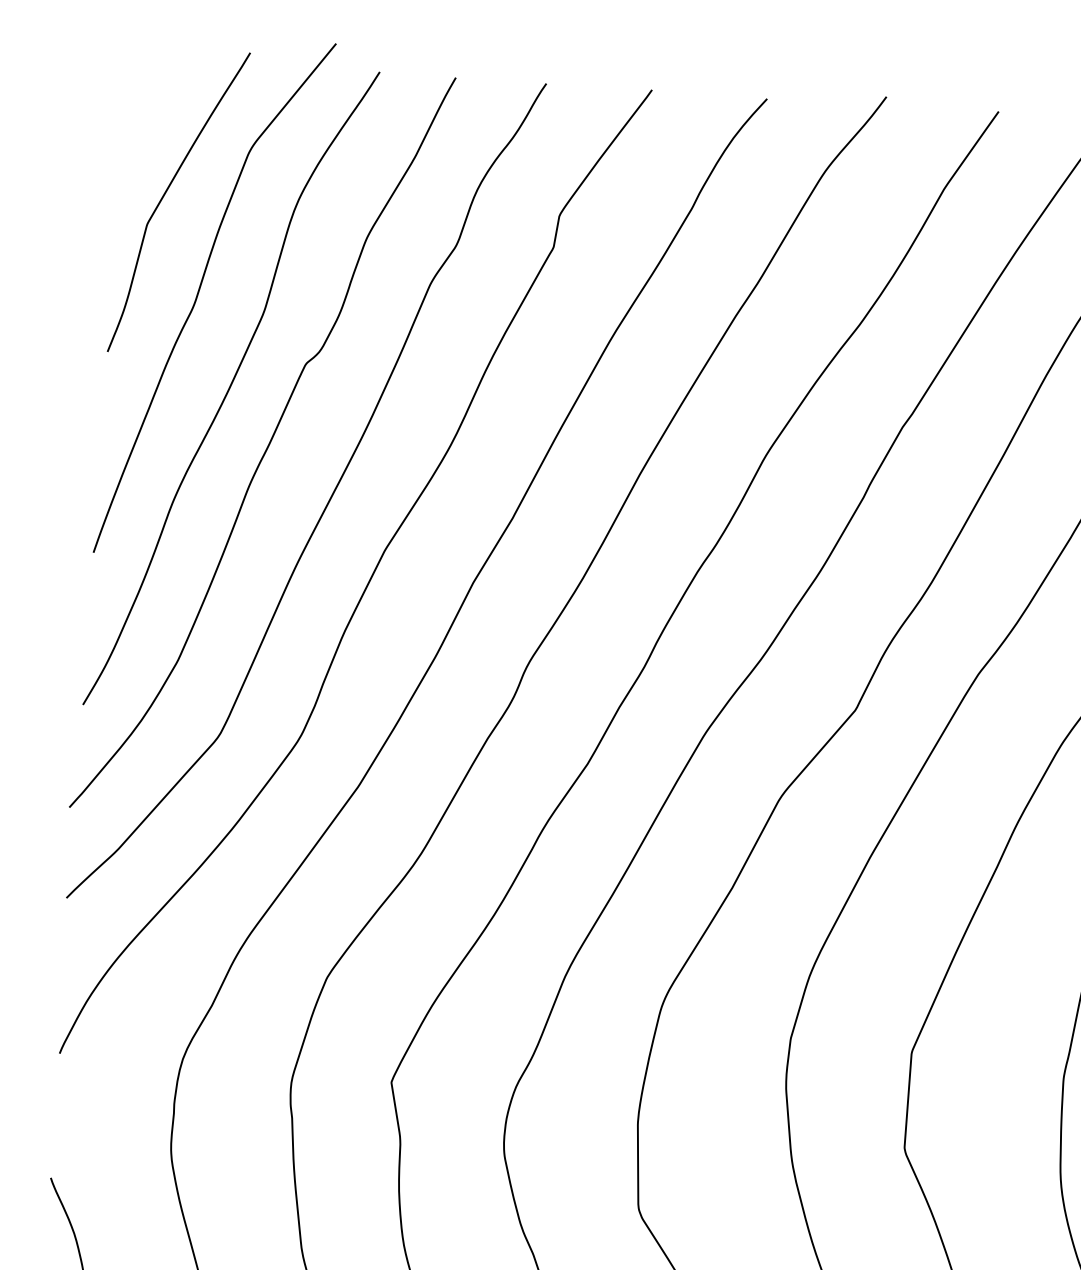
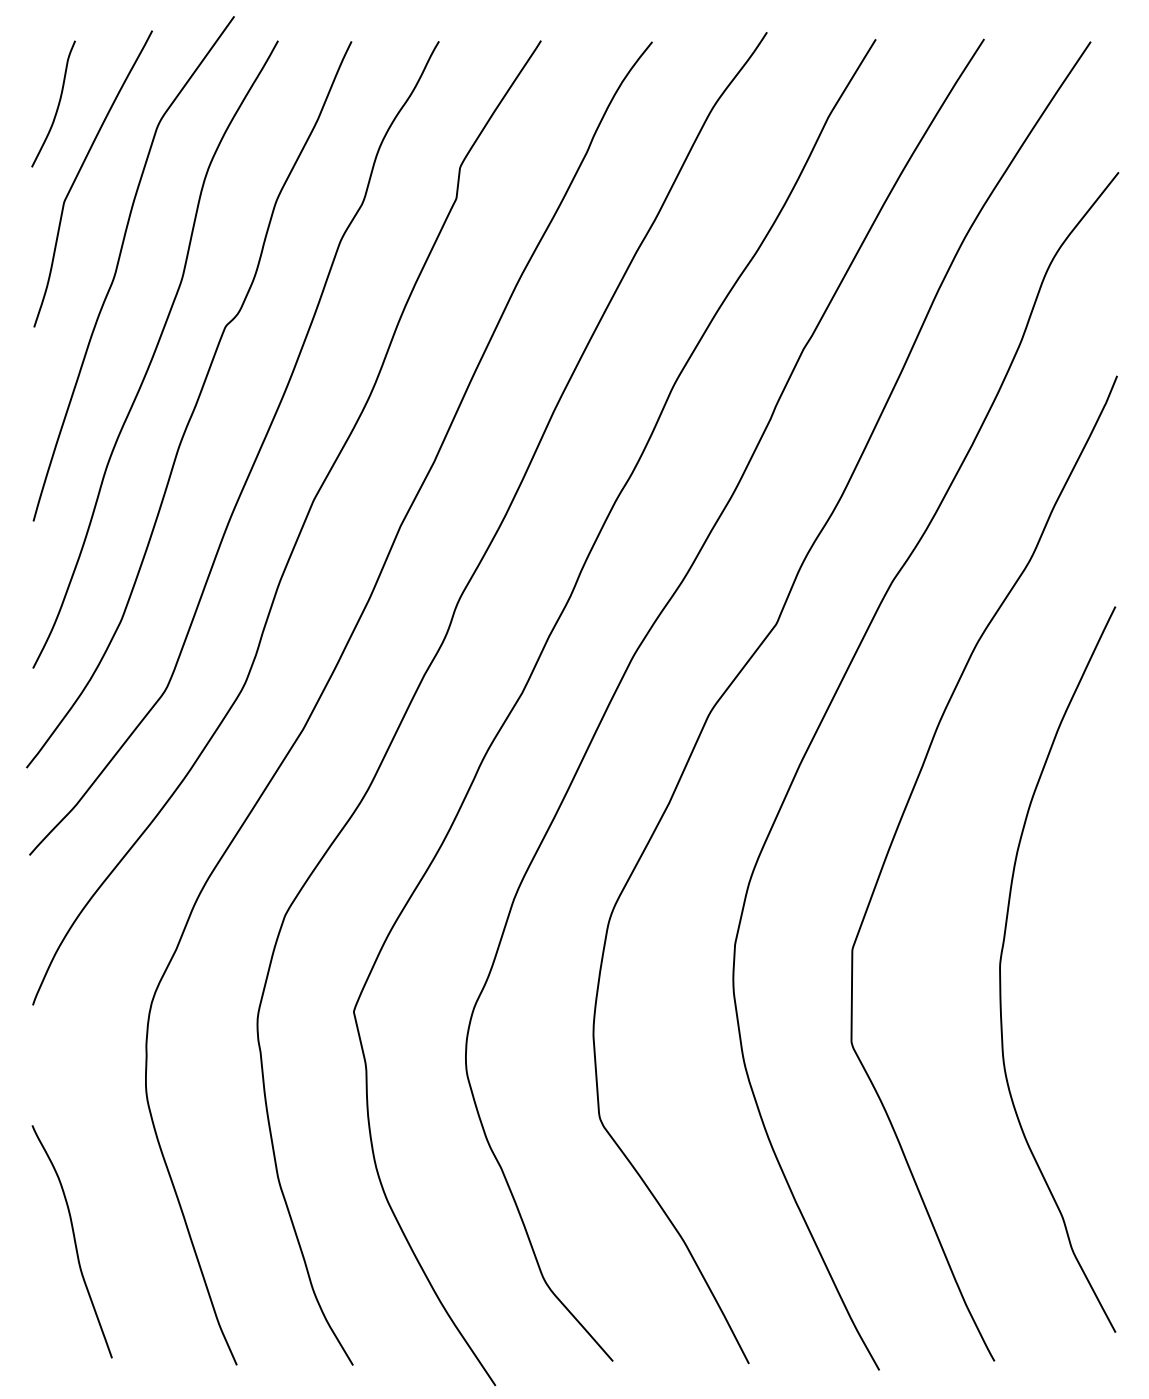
curve: (146, 123) -> (57, 105), added

